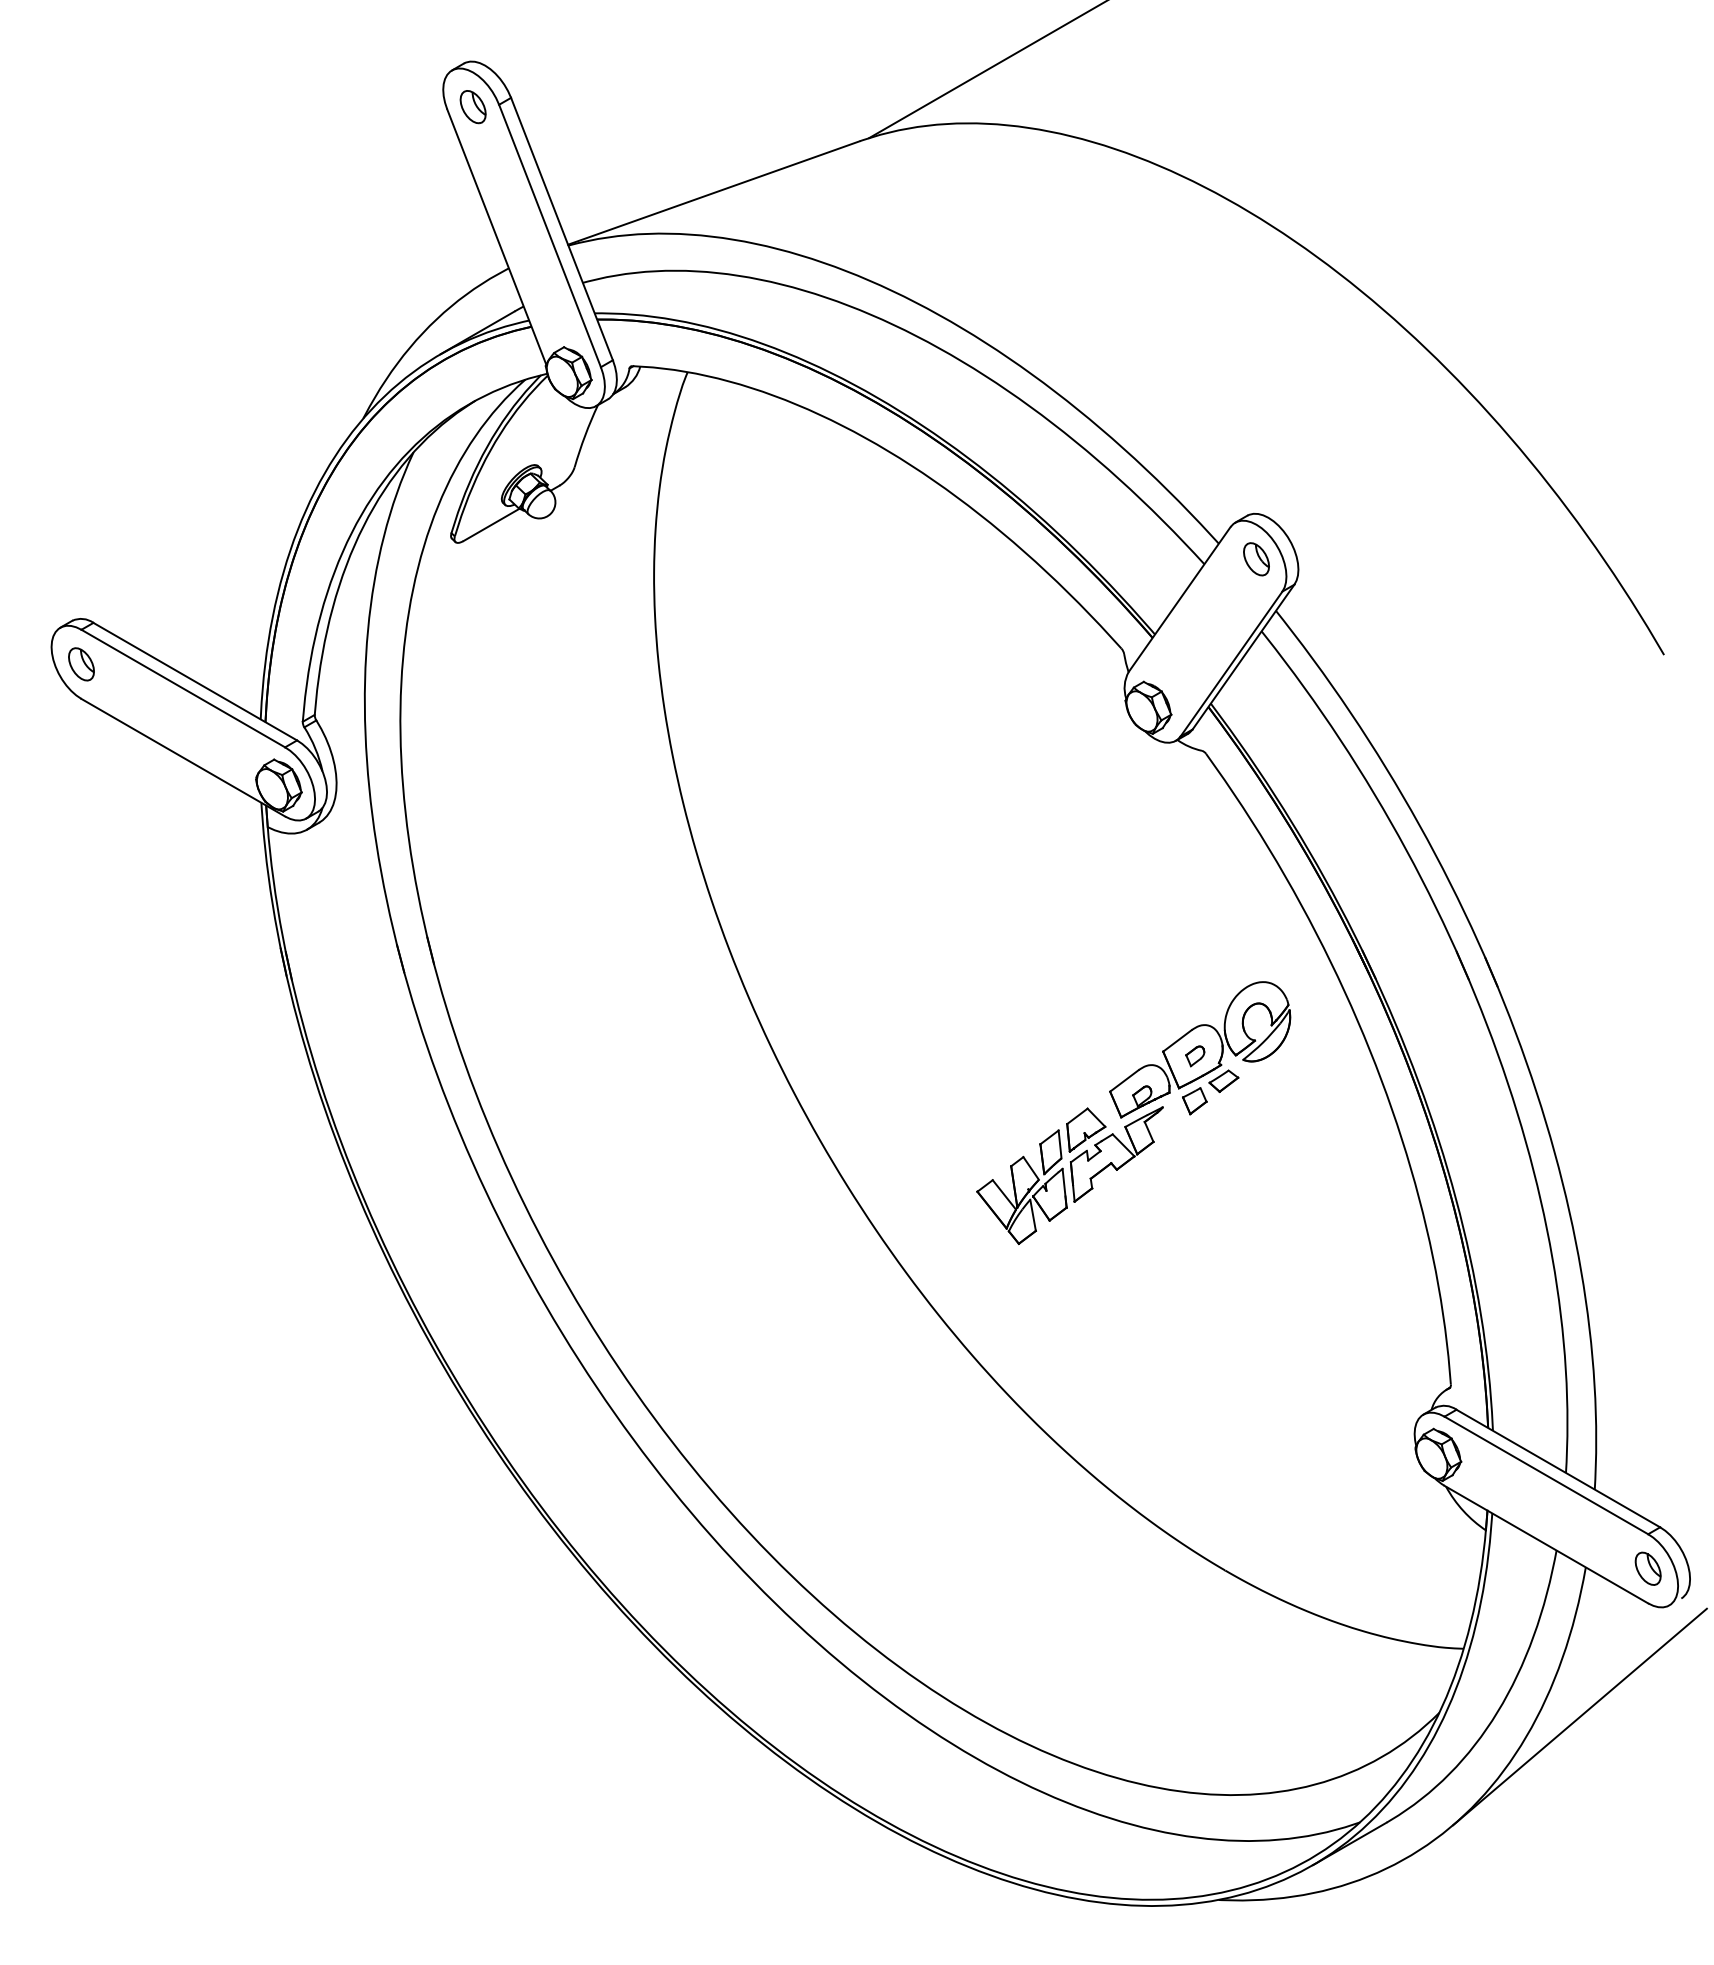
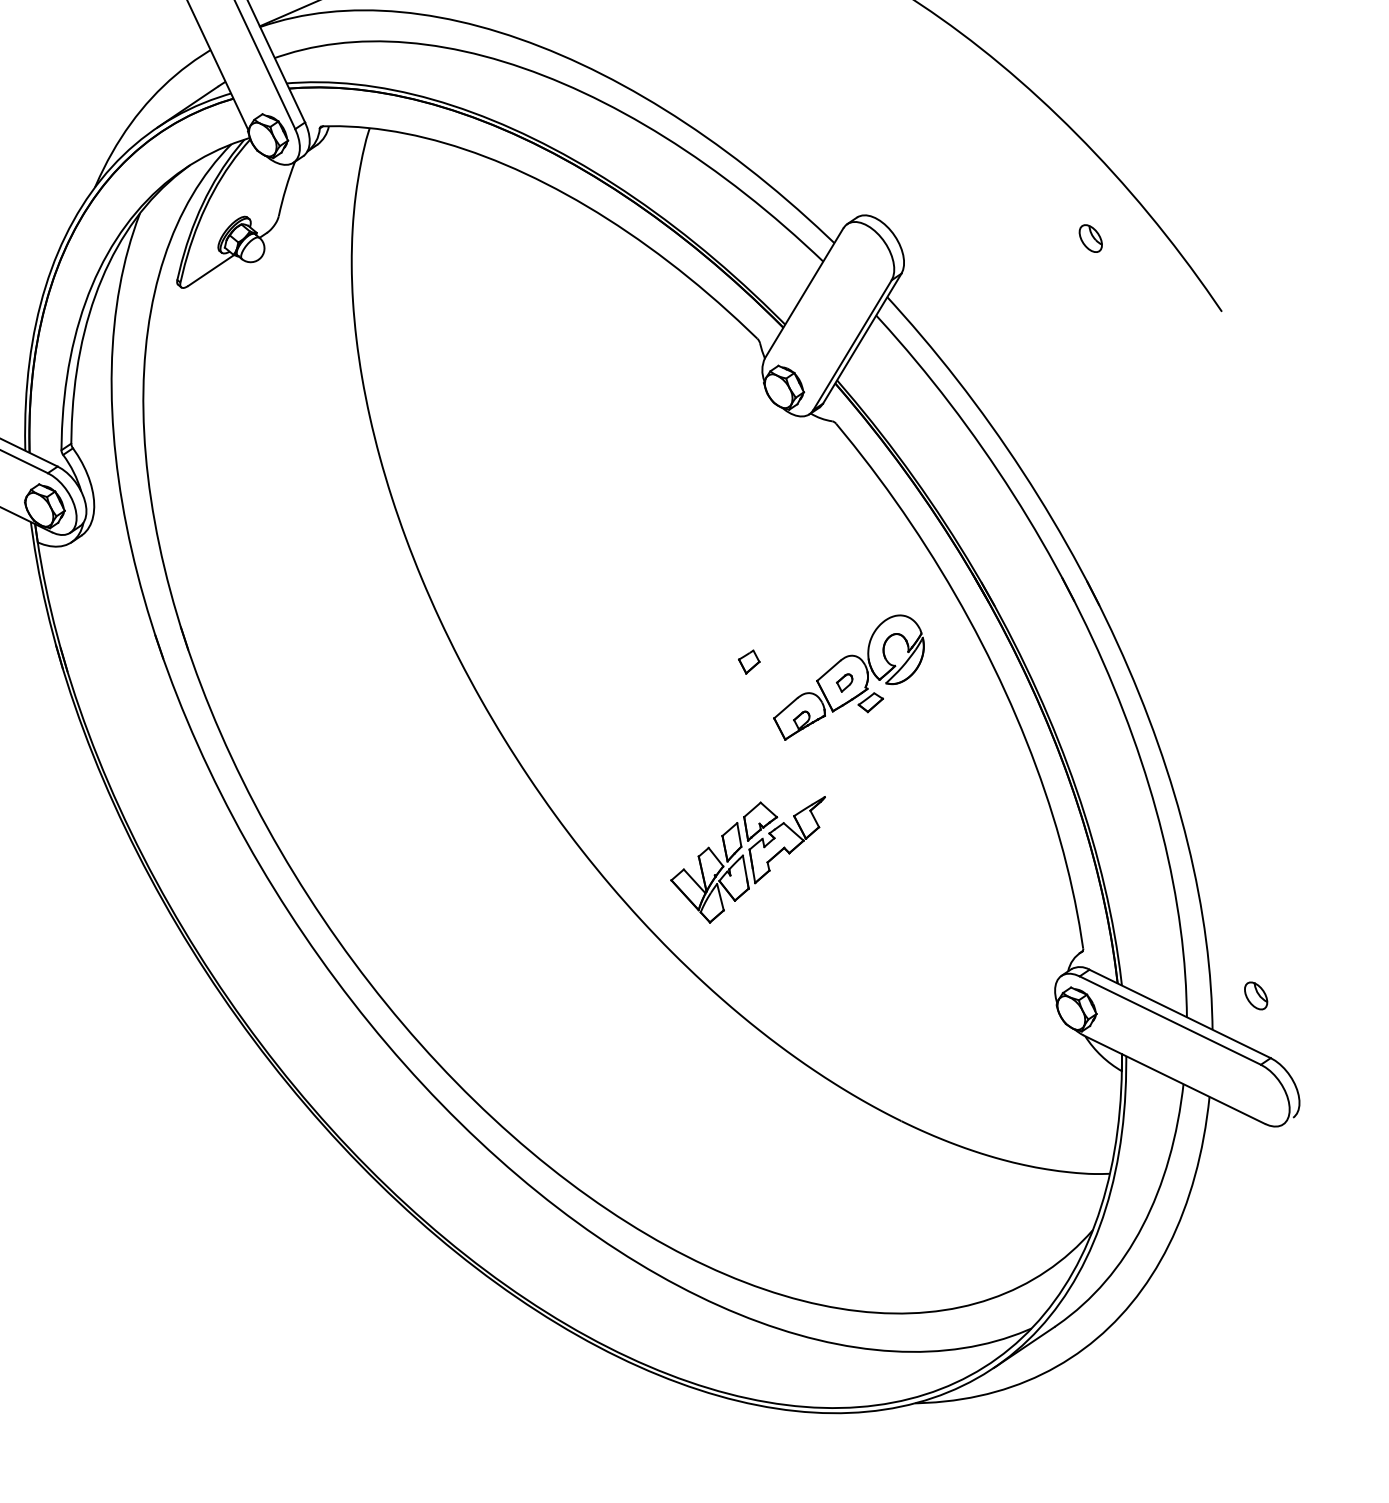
part: (1256, 559) -> (1090, 238), moved
part: (1194, 1101) -> (749, 662), moved
part: (1069, 1175) -> (749, 860), moved
part: (1647, 1568) -> (1255, 995), moved
line: (1579, 1716) -> (1213, 1224), removed

